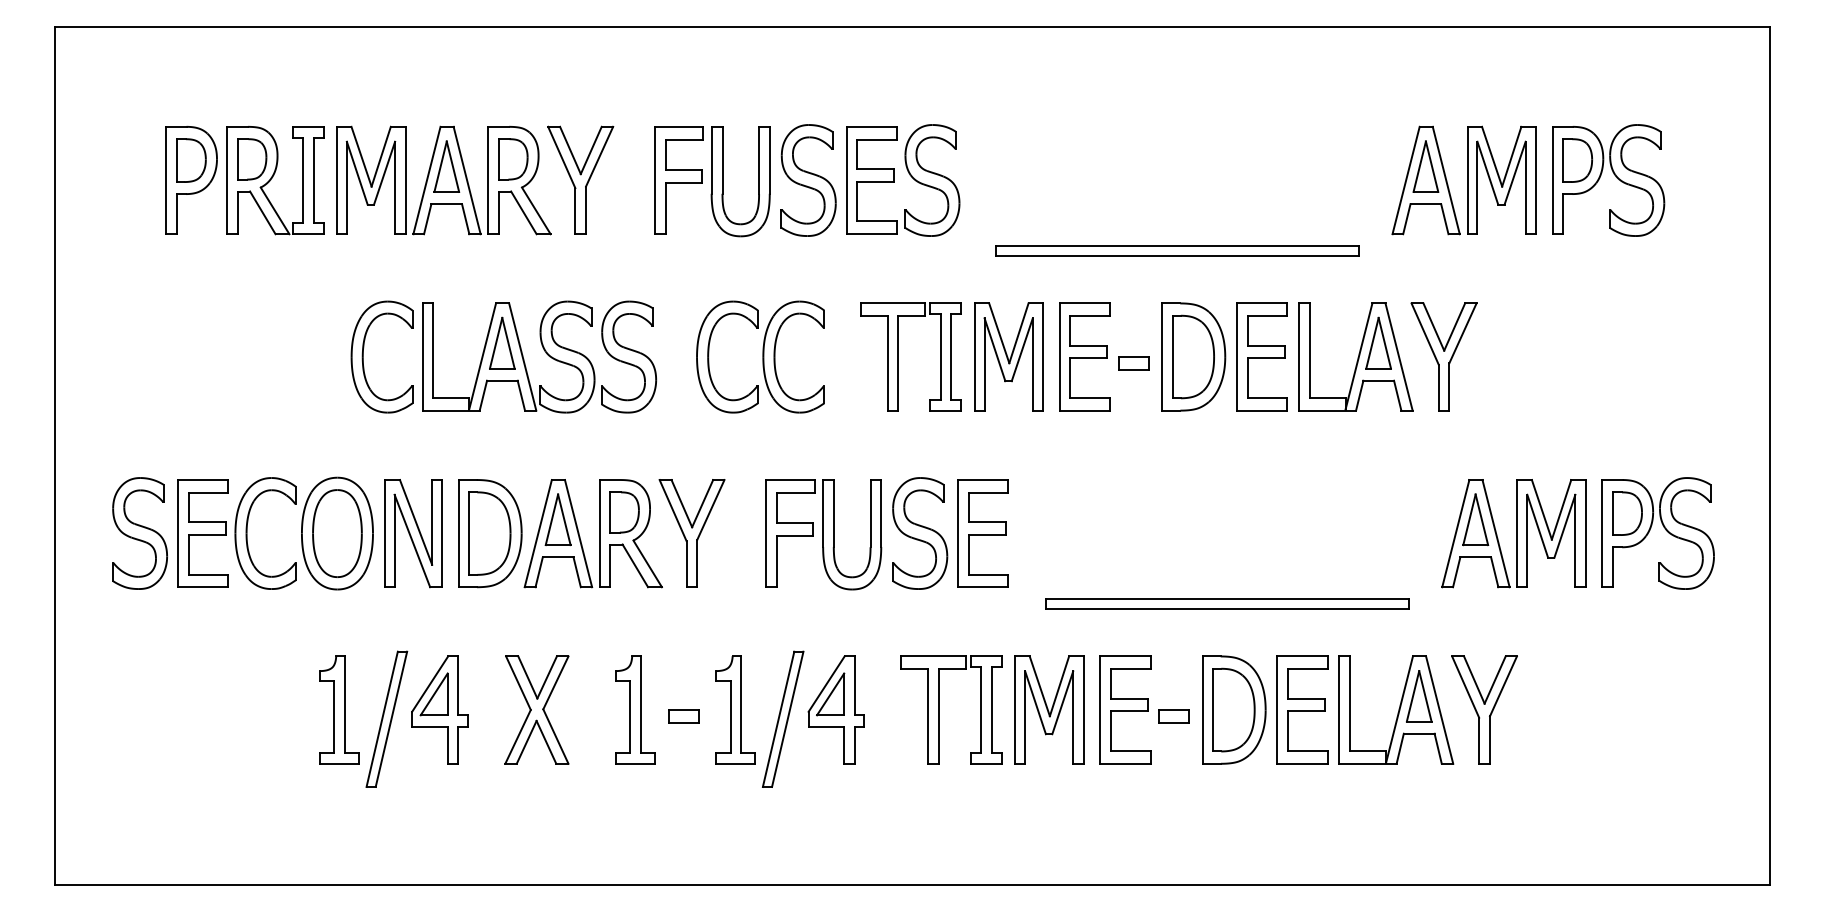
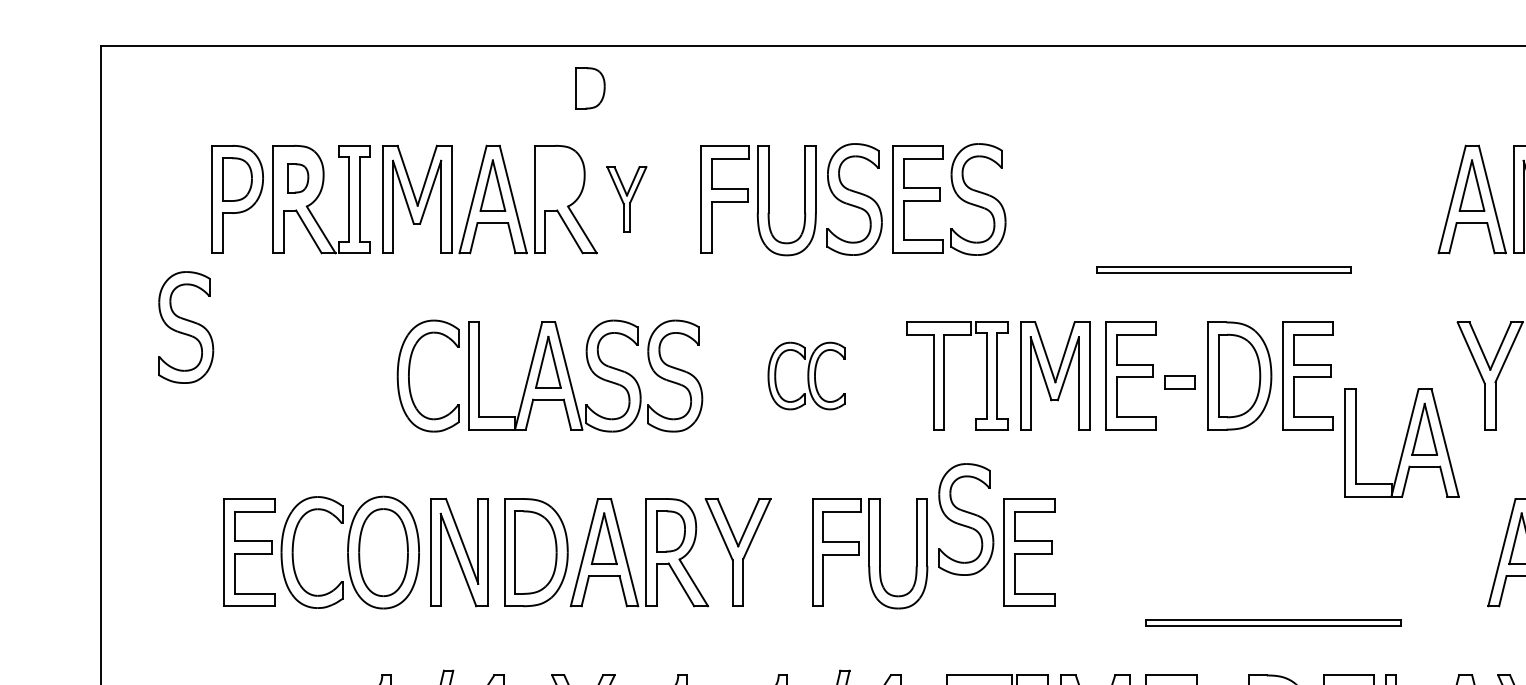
part: (252, 159) -> (298, 178), size x0.7
part: (513, 159) -> (590, 88), moved
part: (580, 179) -> (626, 198), size x0.6
part: (1177, 250) -> (1223, 269), size x0.7
part: (760, 356) -> (806, 375), size x0.6
part: (1355, 356) -> (1401, 442), moved
part: (139, 533) -> (185, 327), moved
part: (920, 533) -> (966, 519), moved
part: (1227, 603) -> (1273, 622), size x0.7

